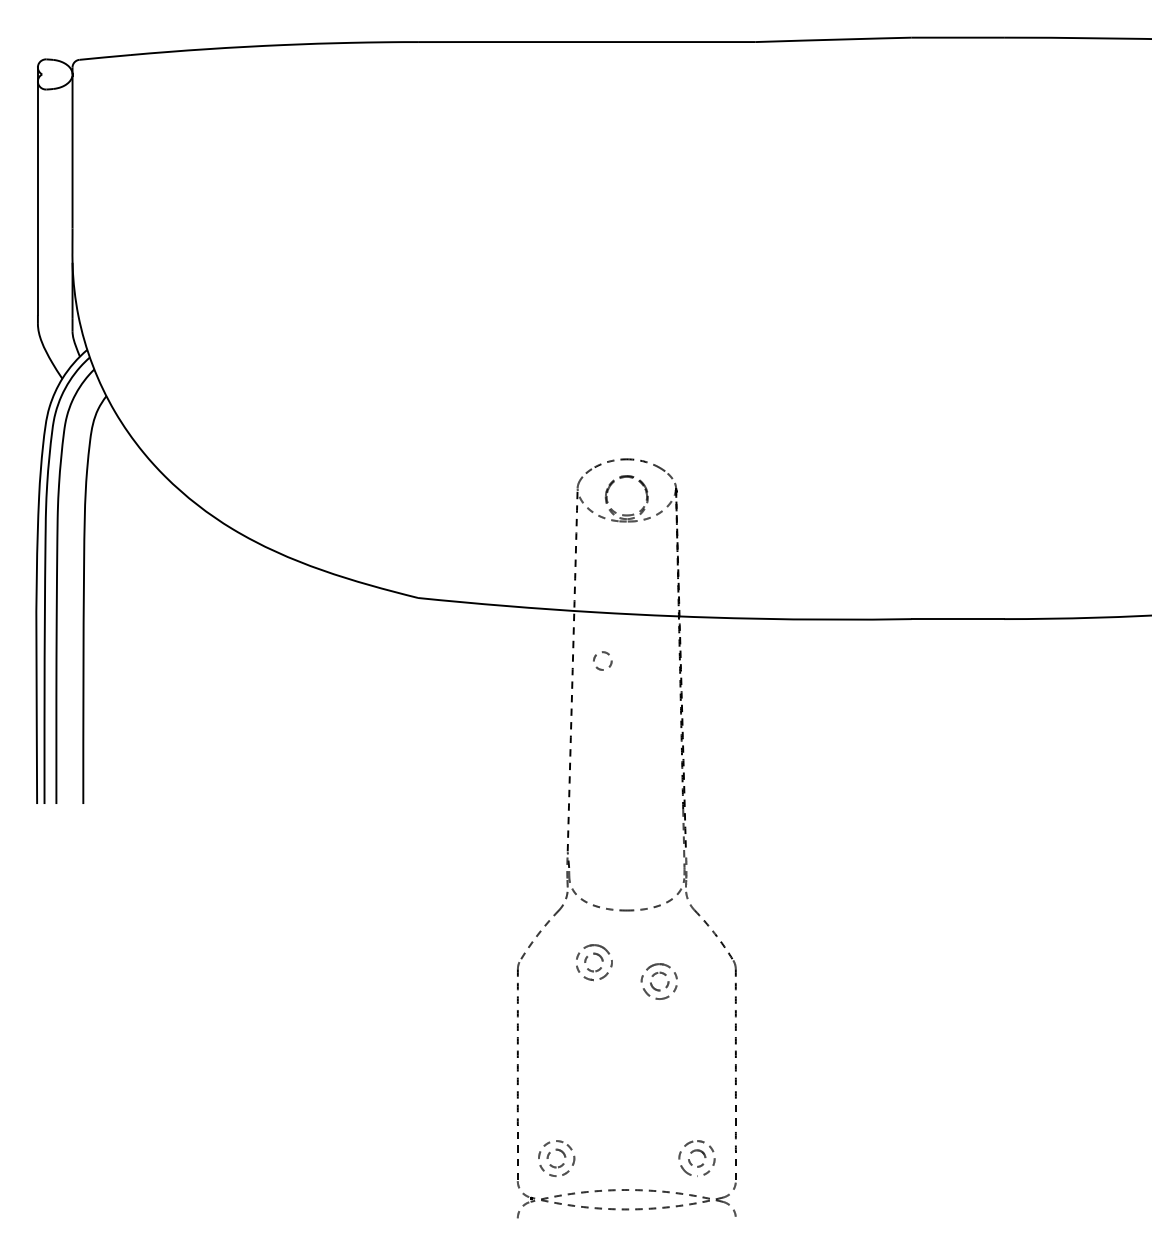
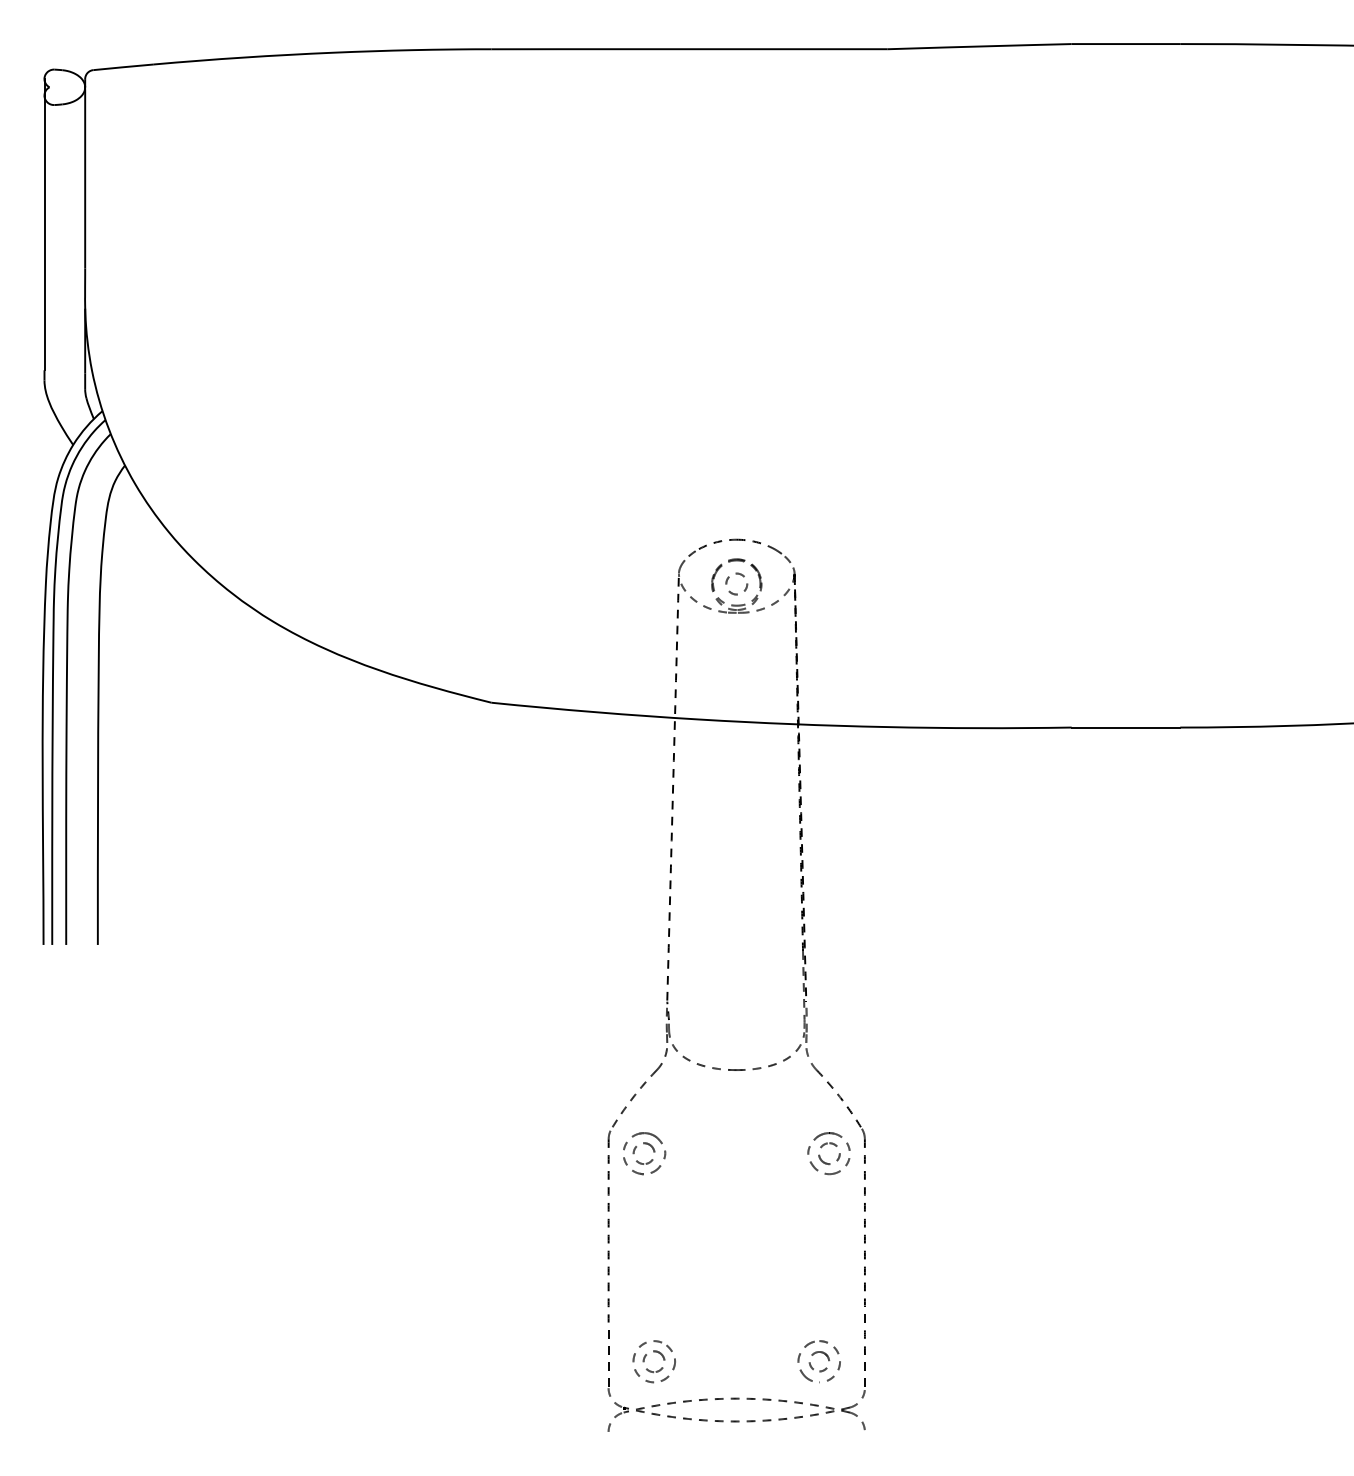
part: (602, 653) -> (736, 575), moved
part: (601, 961) -> (652, 1152), moved
part: (652, 984) -> (820, 1157), moved

